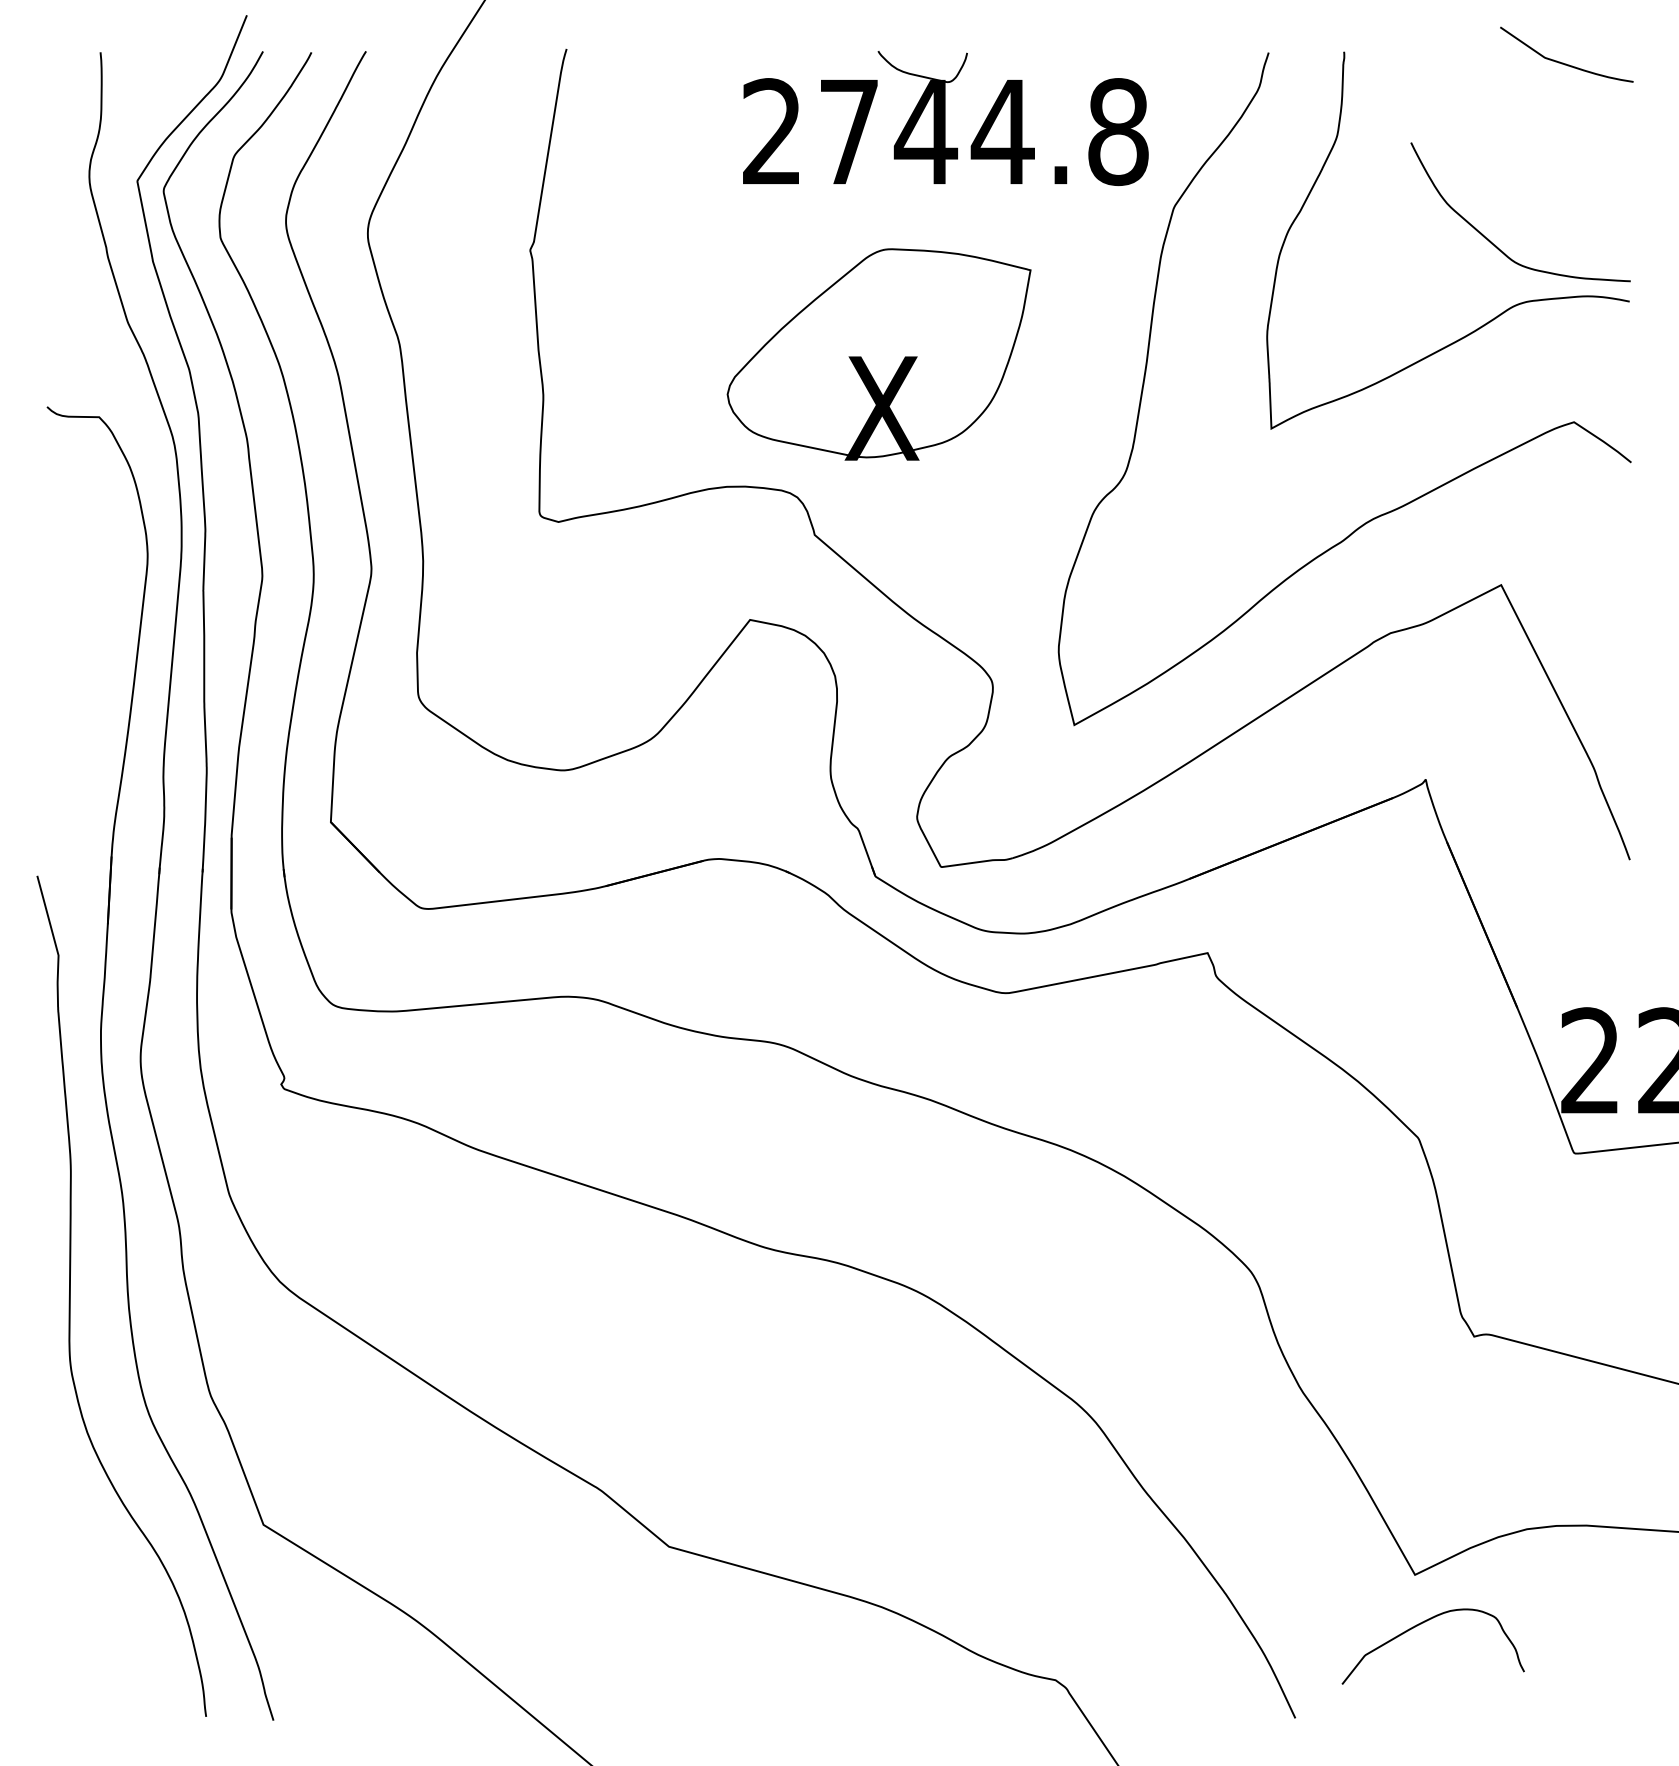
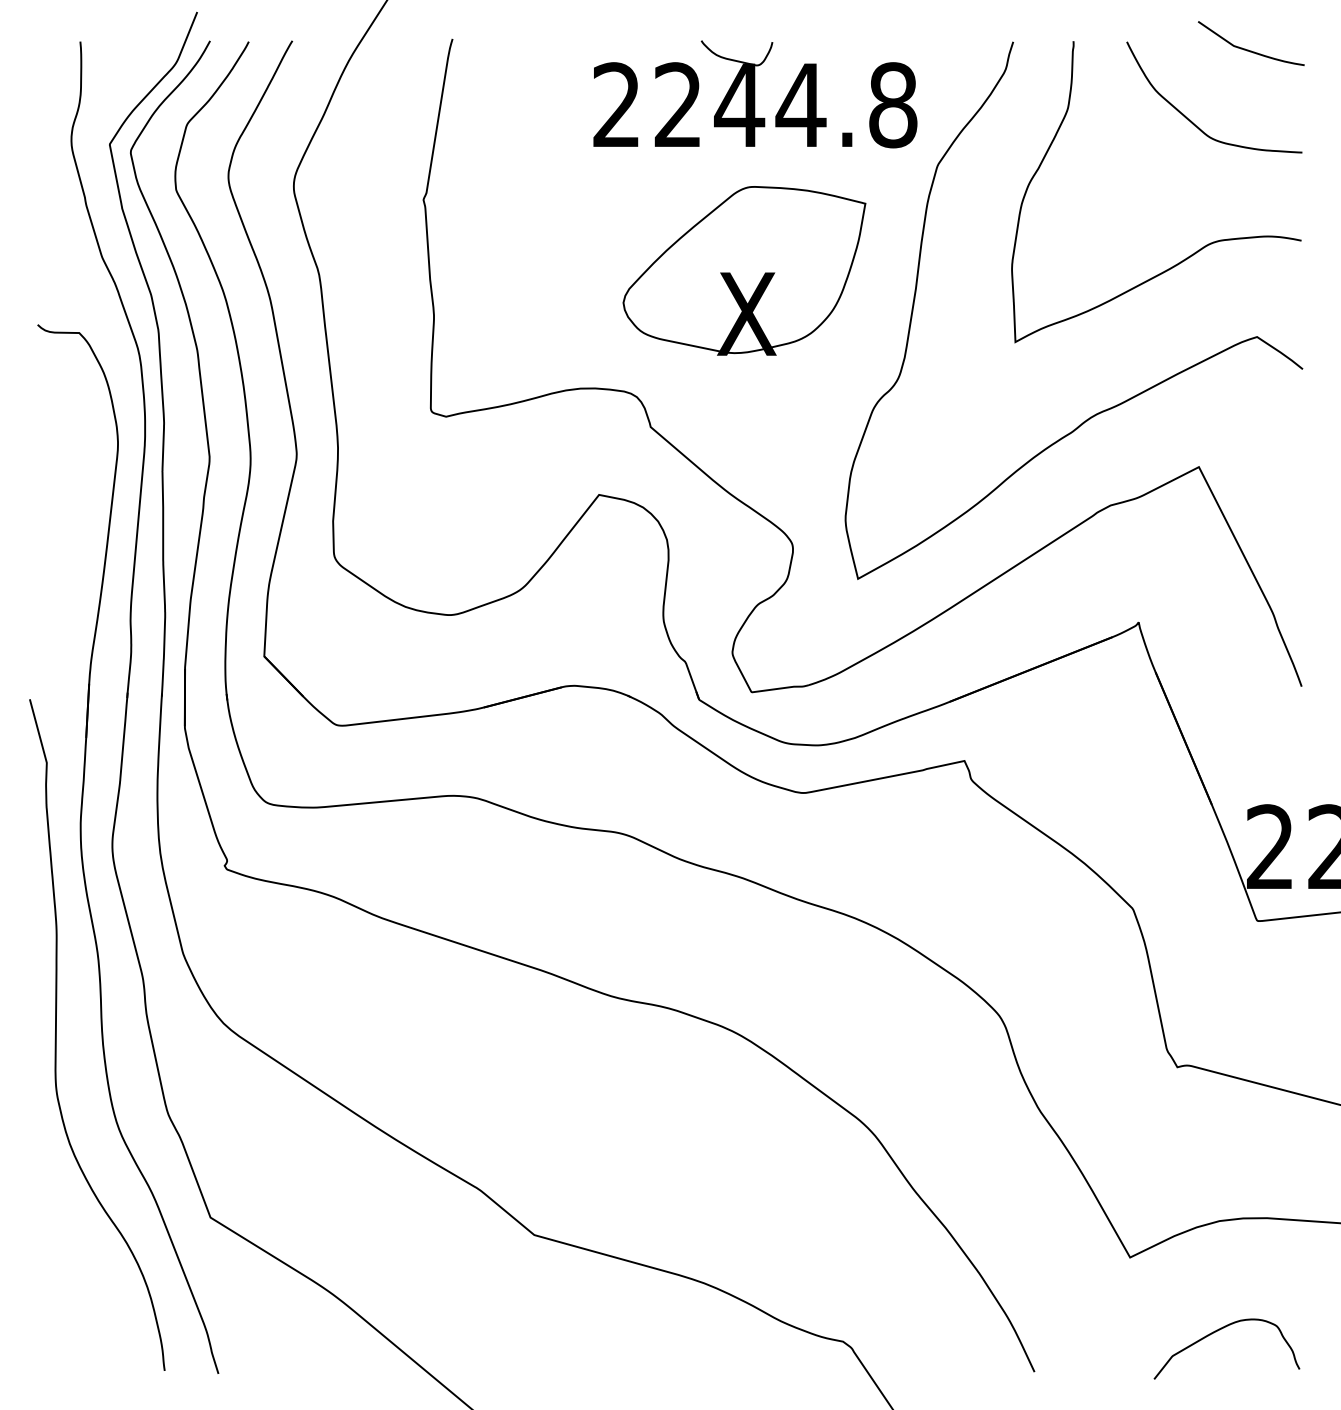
text: (848, 131) -> (677, 104), 2744.8 -> 2244.8
curve: (1496, 245) -> (1195, 124), moved
part: (878, 354) -> (743, 270), moved
curve: (1421, 1624) -> (1217, 1331), moved

